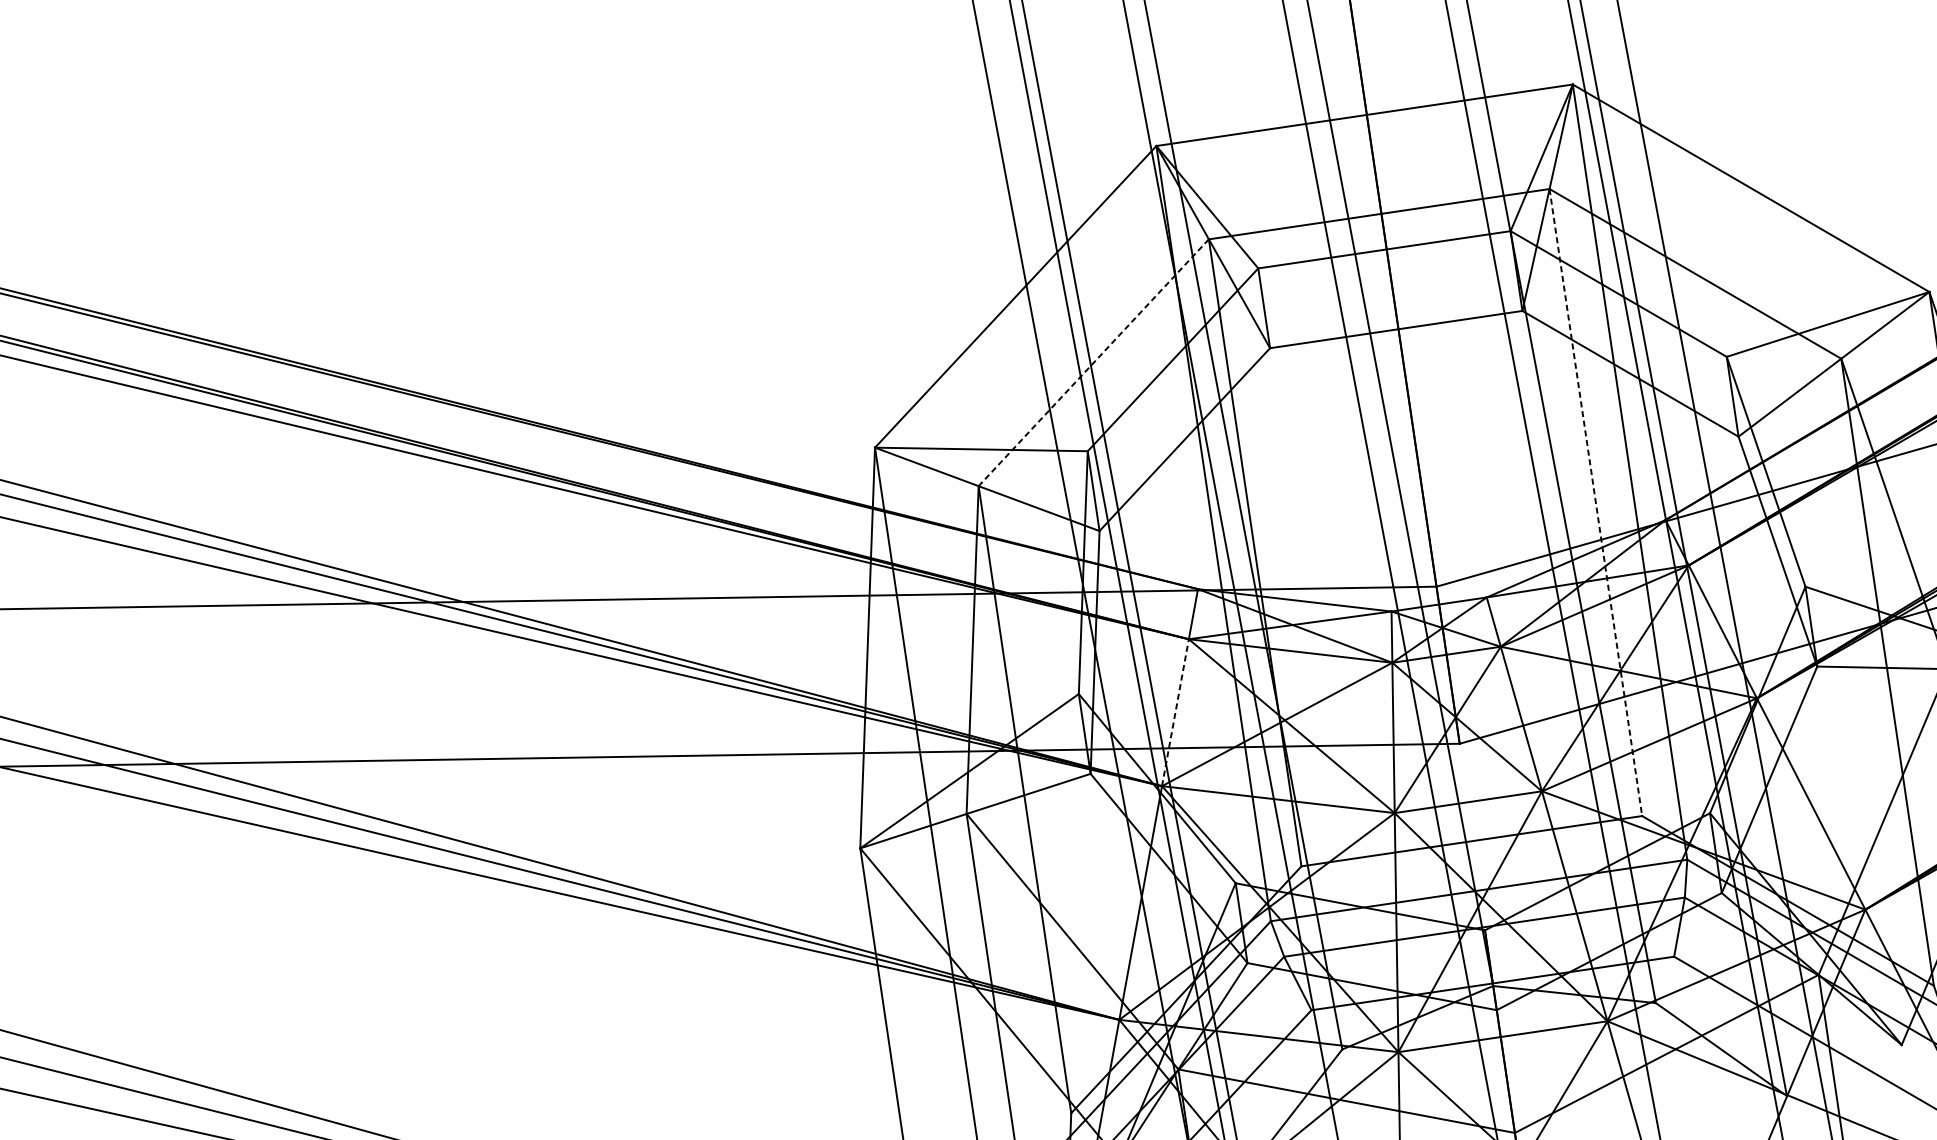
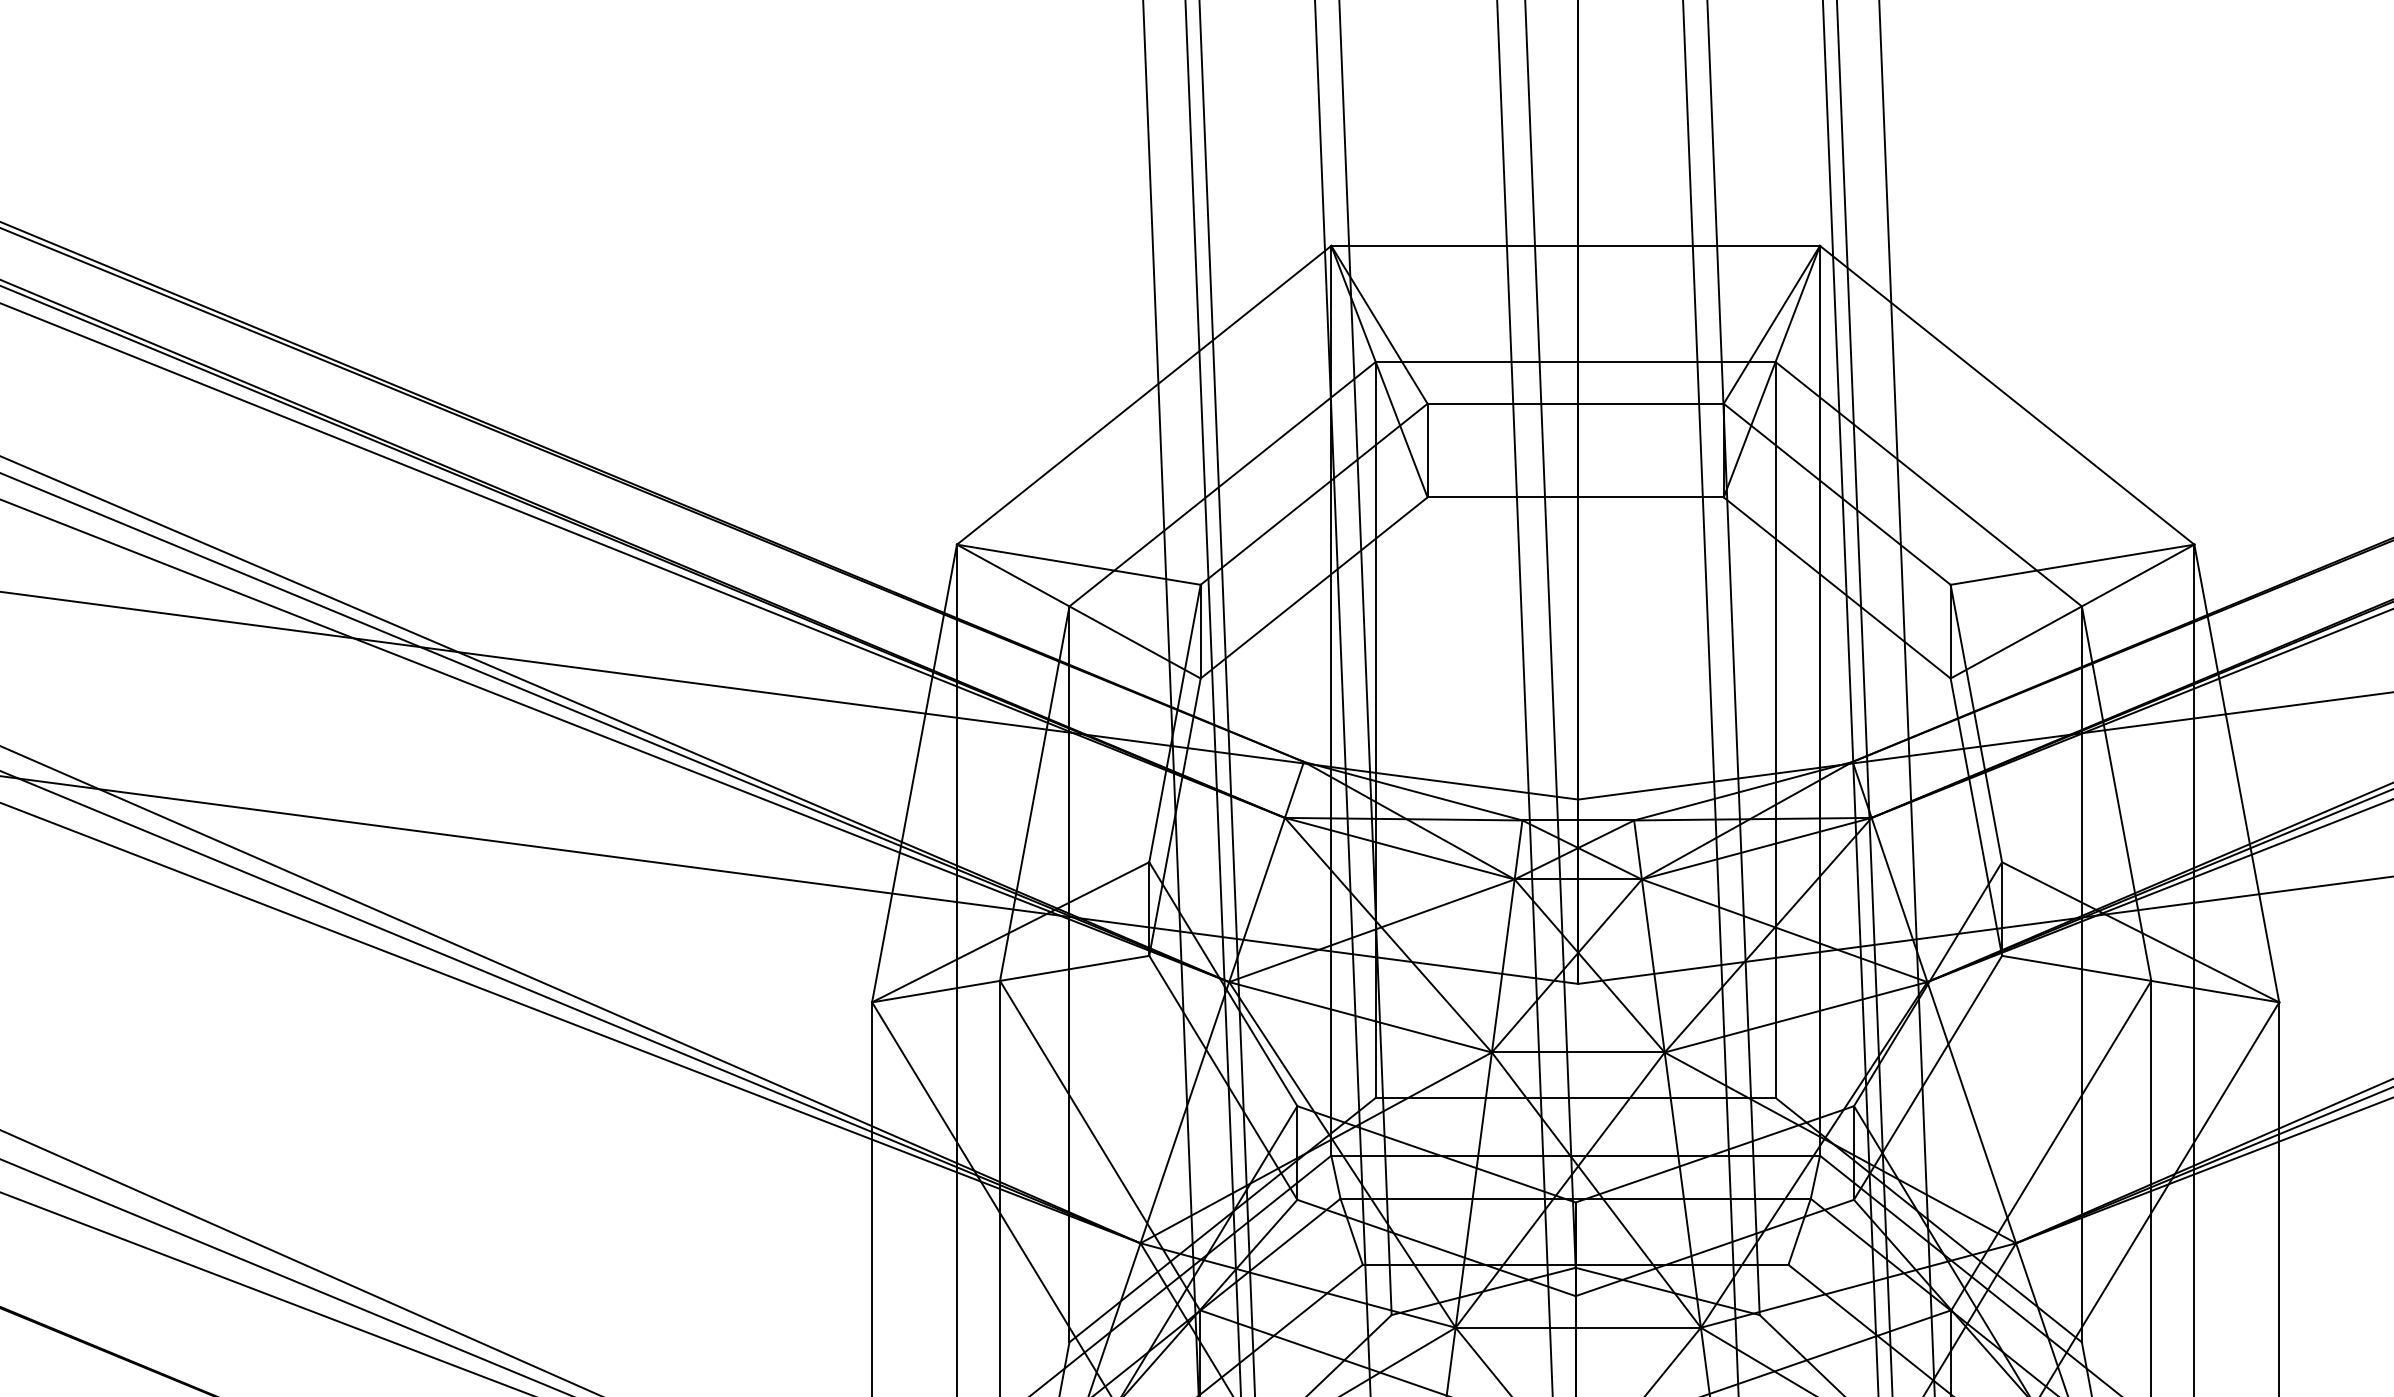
line: (1093, 363) -> (1222, 484), dashed -> solid
line: (1595, 502) -> (1775, 729), dashed -> solid
line: (1175, 713) -> (1257, 900), dashed -> solid

